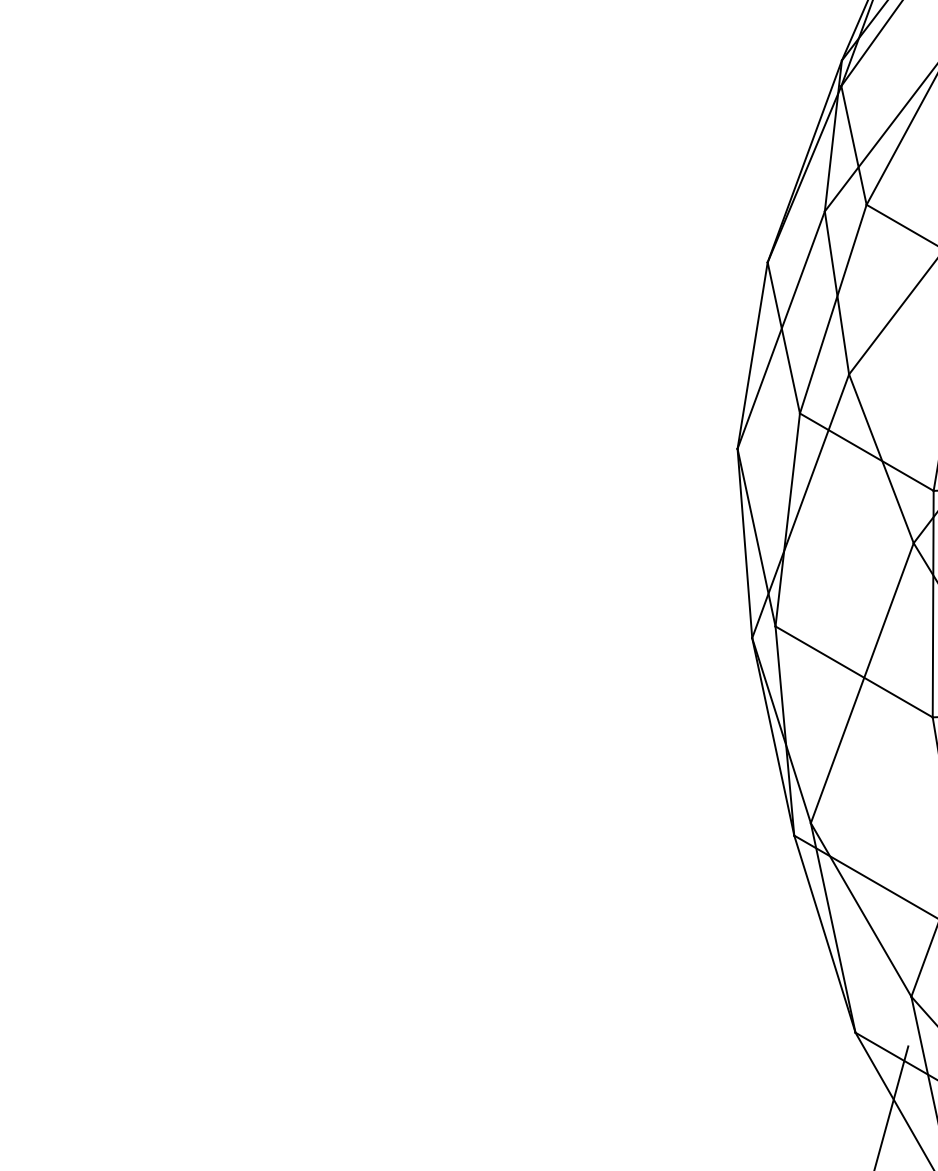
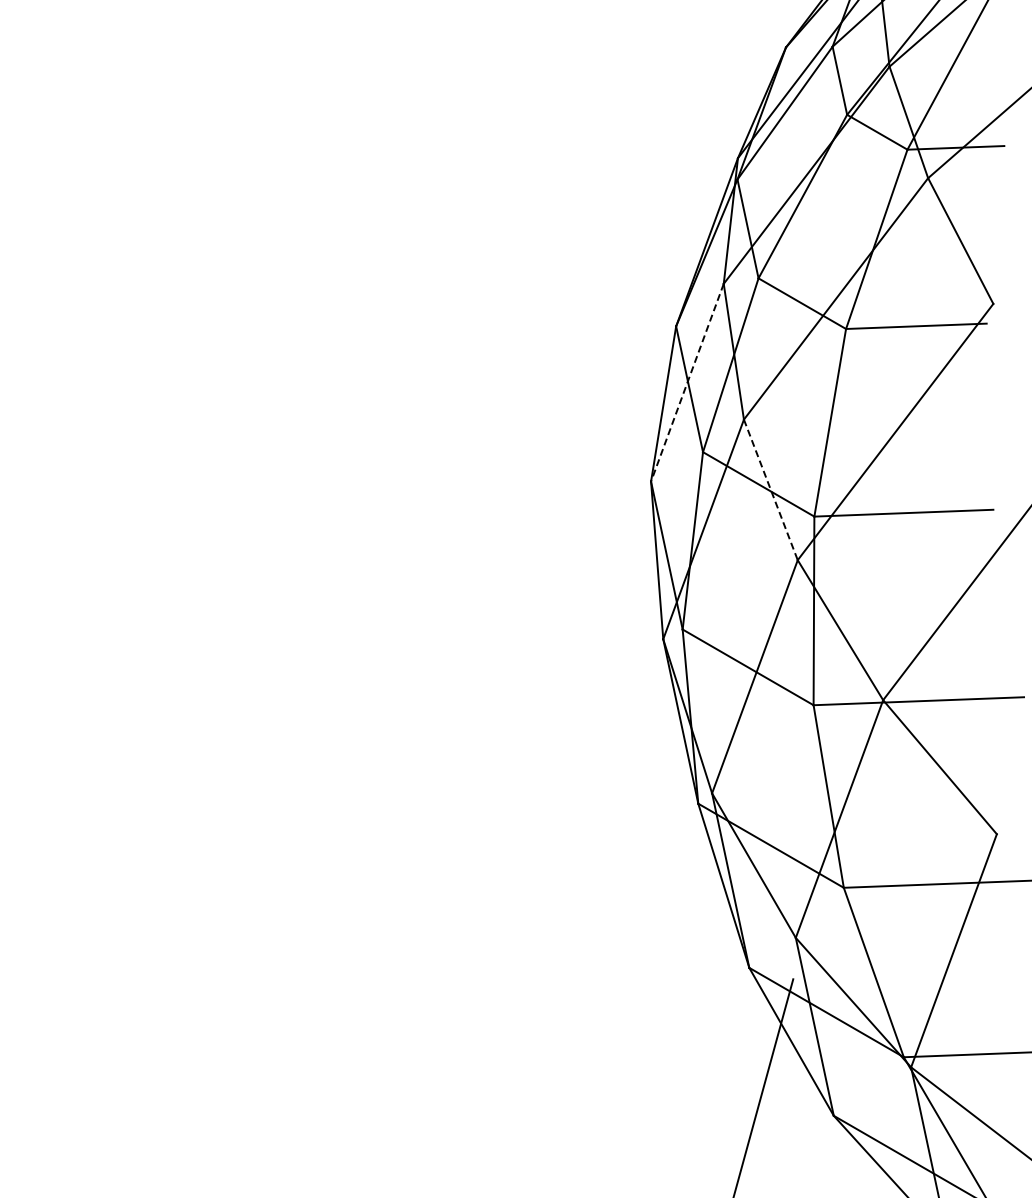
line: (781, 331) -> (687, 383), solid -> dashed
line: (882, 459) -> (771, 490), solid -> dashed

